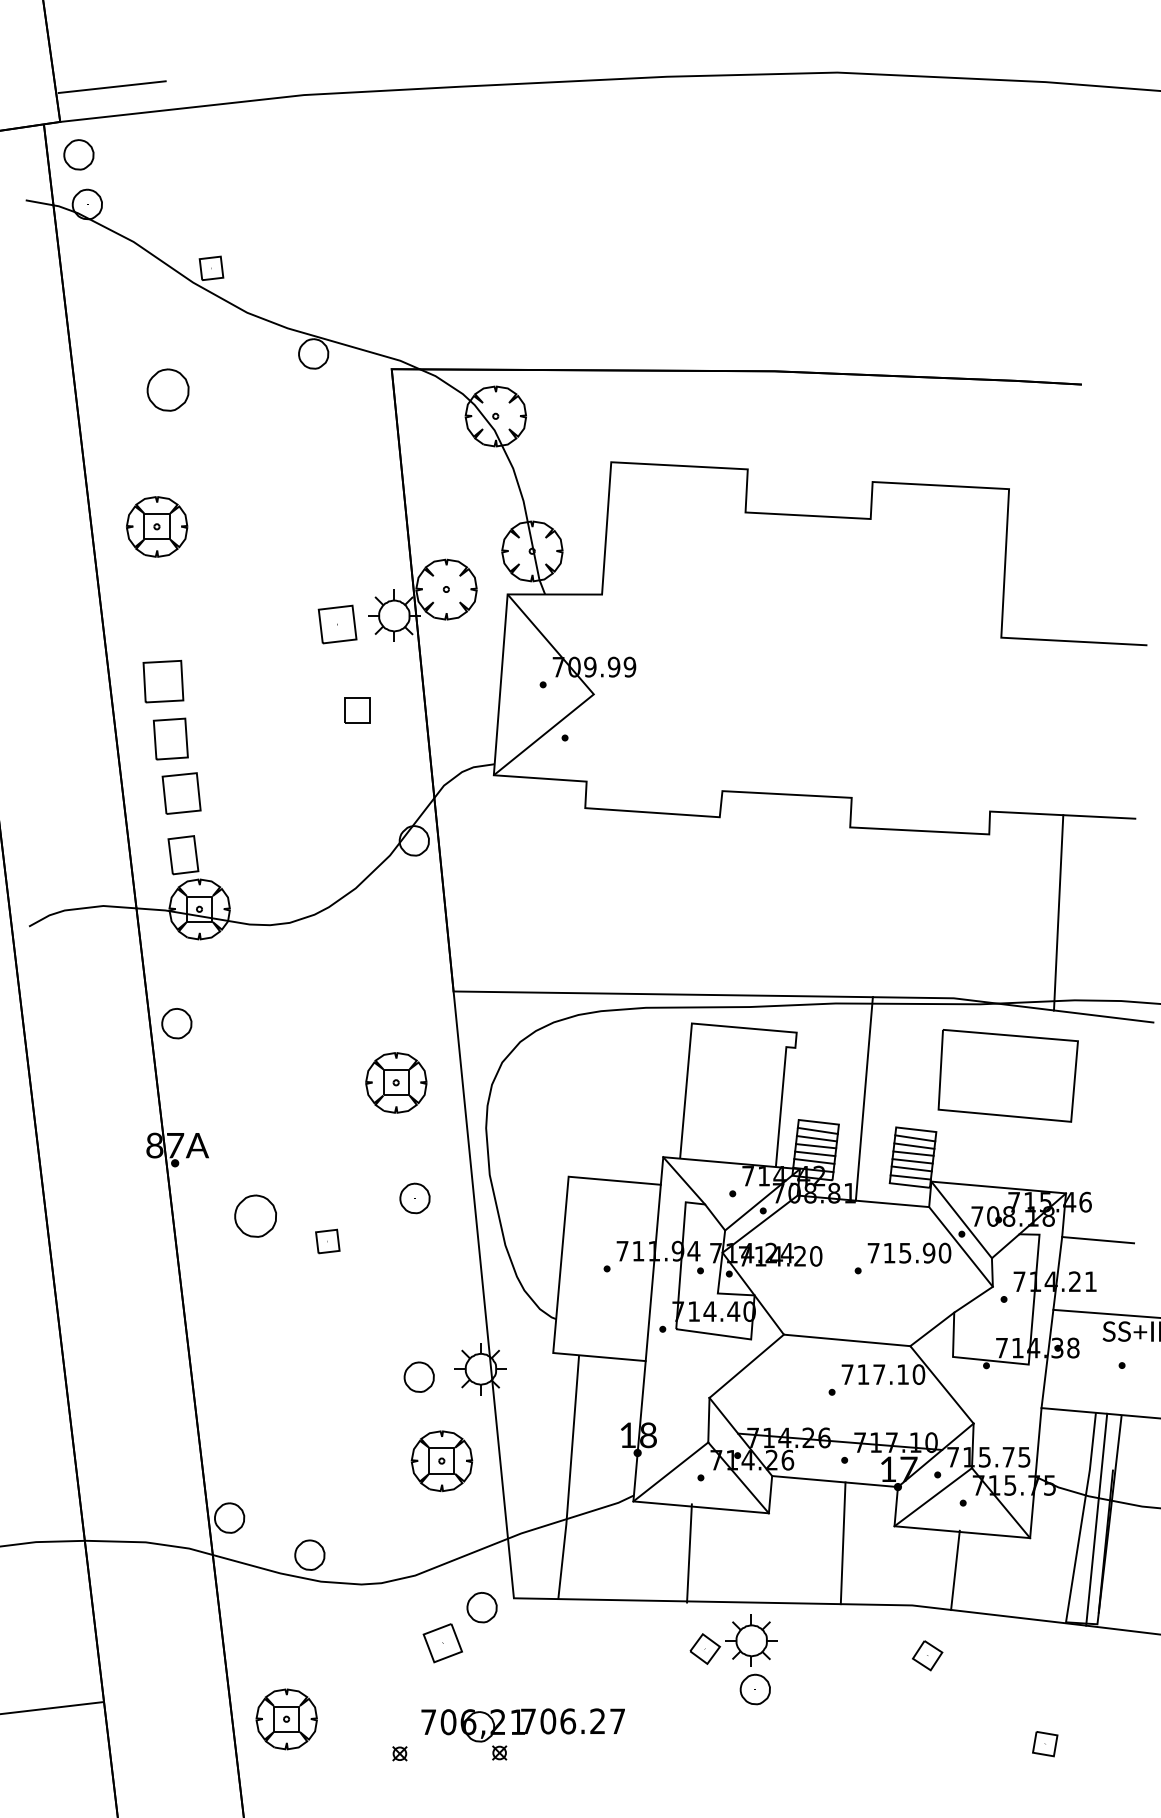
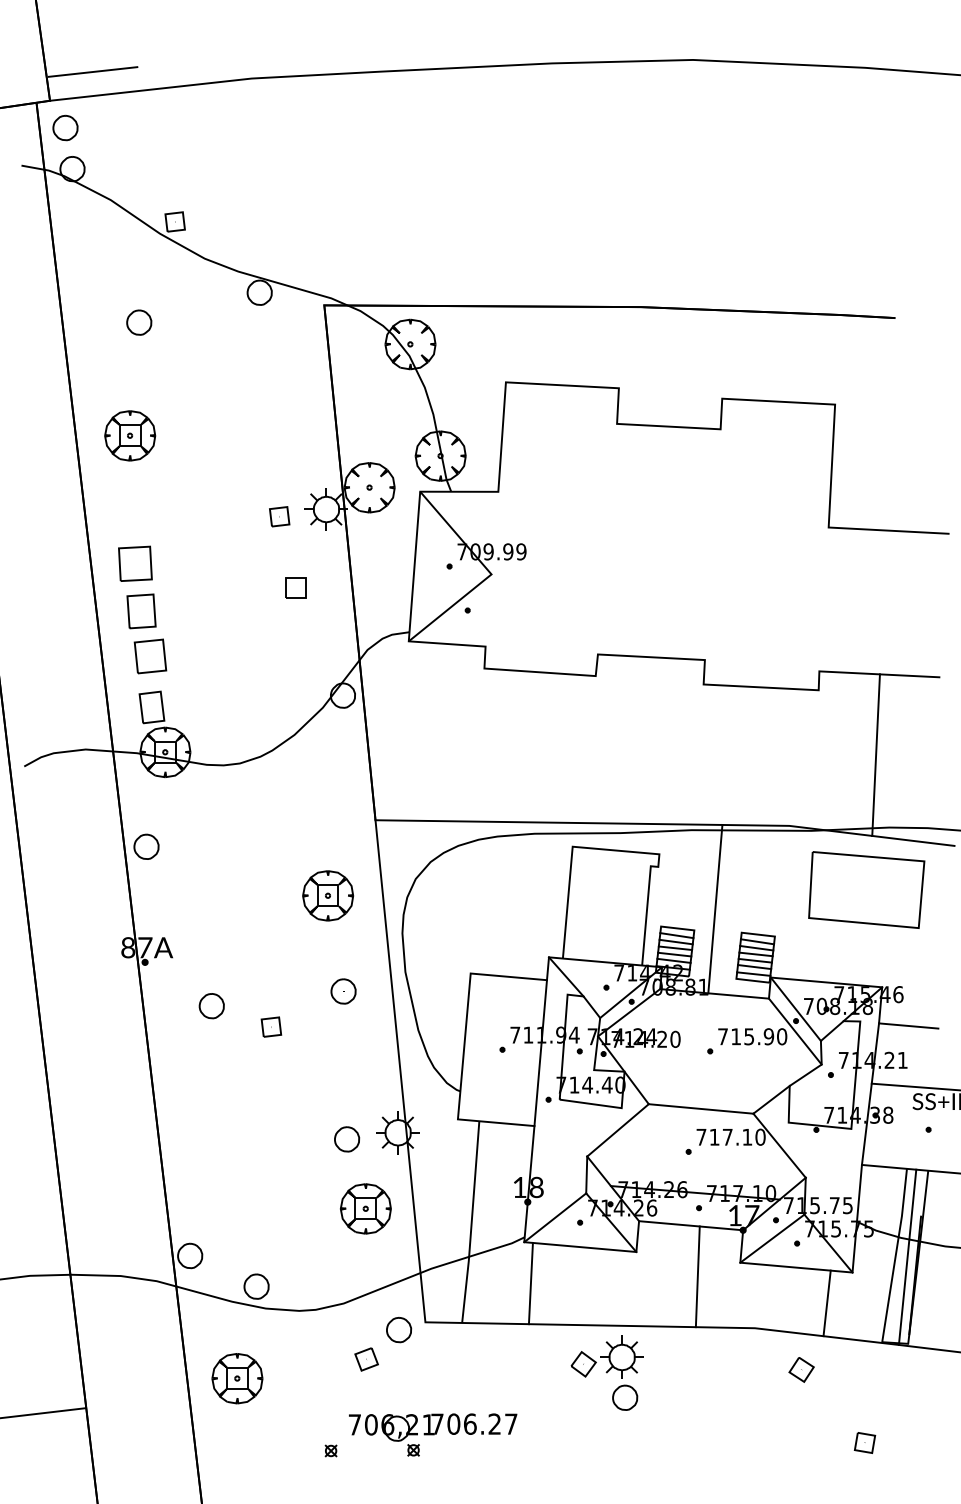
part: (167, 389) -> (138, 322), size x0.71
part: (337, 624) -> (279, 516), size x0.62
part: (1007, 1075) -> (866, 889), moved
part: (255, 1215) -> (211, 1005), size x0.71
line: (689, 1553) -> (530, 1283), moved
line: (955, 1570) -> (827, 1303), moved
part: (442, 1642) -> (366, 1358), size x0.71
part: (927, 1655) -> (801, 1369), moved
part: (286, 1719) -> (237, 1378), moved

